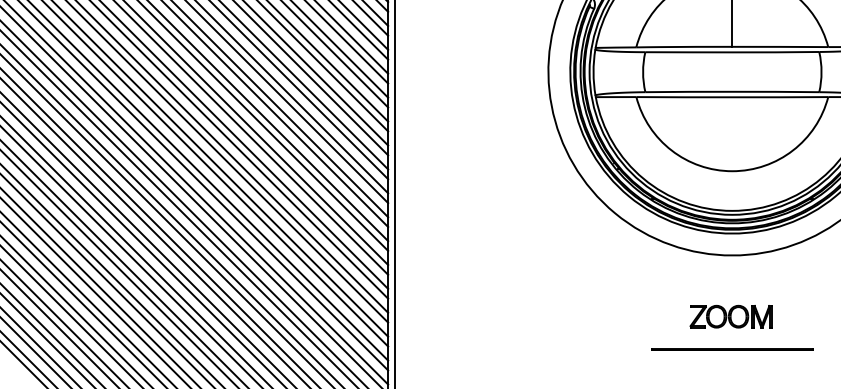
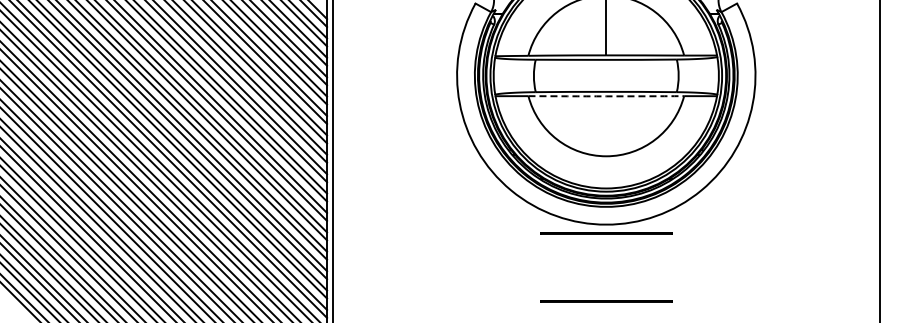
arc: (732, 97) -> (606, 96), solid -> dashed
line: (732, 266) -> (606, 233), added
part: (730, 316) -> (604, 274), removed

